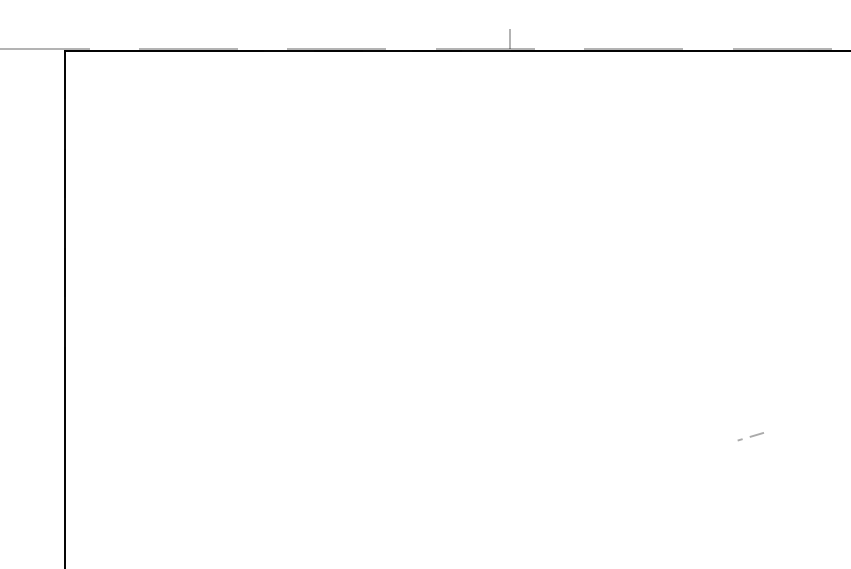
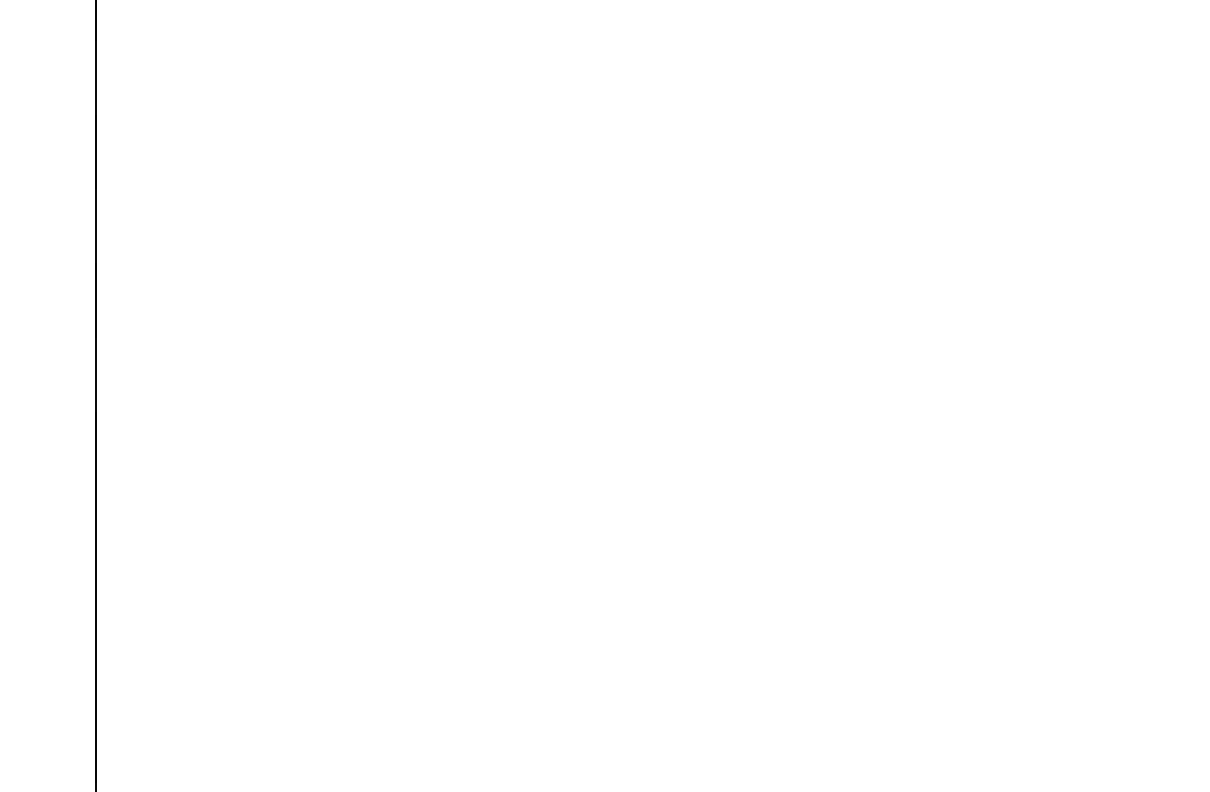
line: (750, 436) -> (1125, 546), removed

